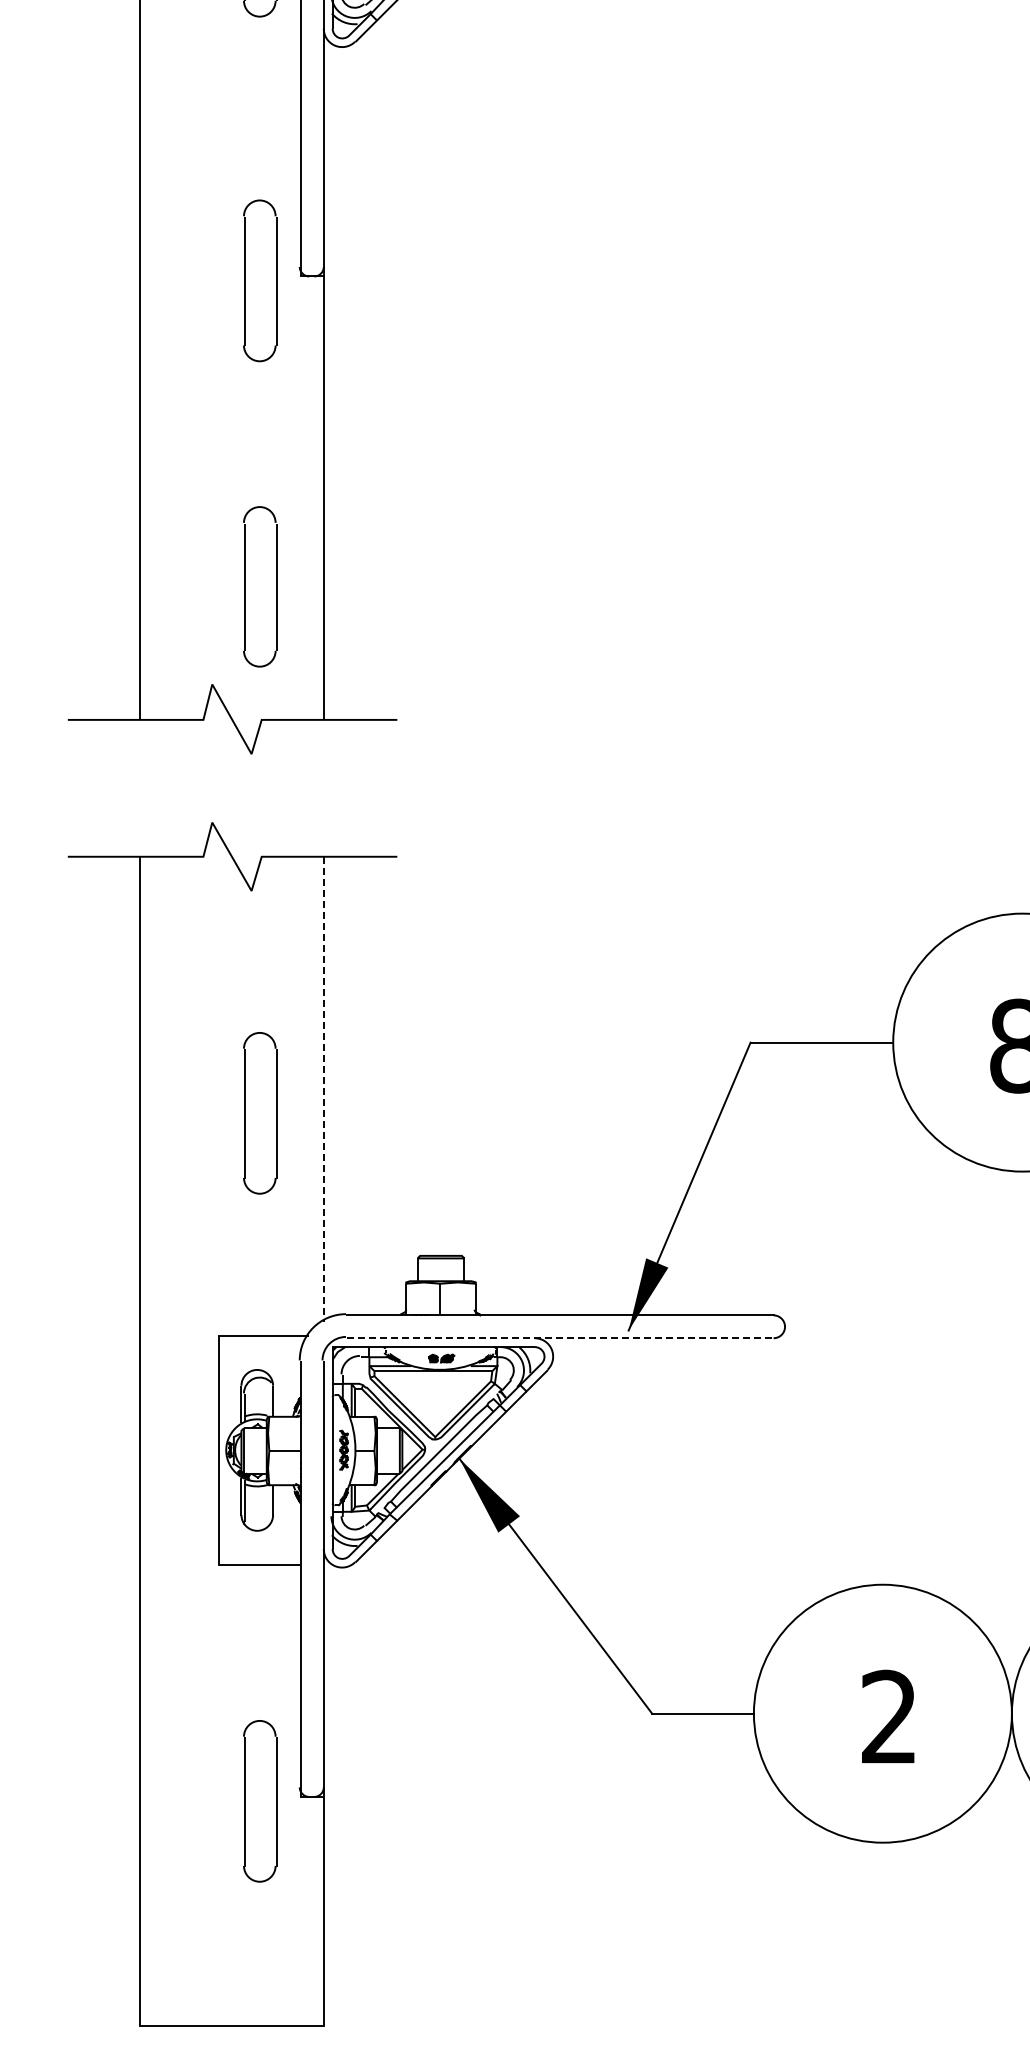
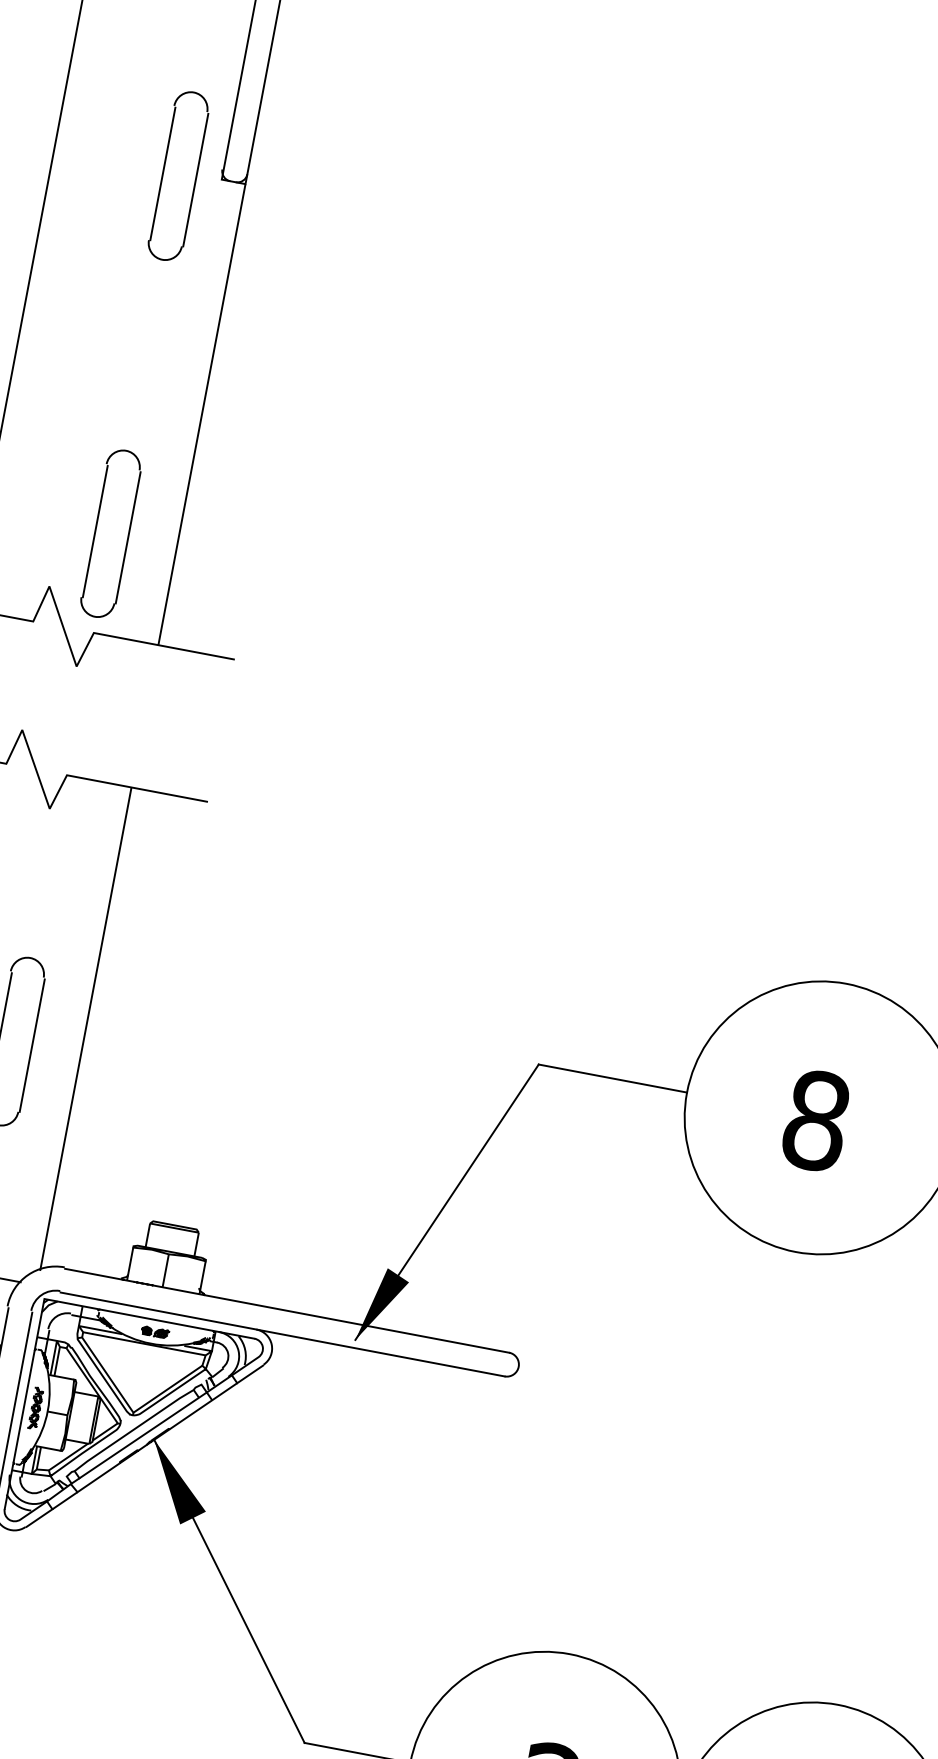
part: (245, 586) -> (95, 530), moved
line: (323, 1089) -> (85, 1029), dashed -> solid
line: (560, 1338) -> (282, 1334), dashed -> solid

